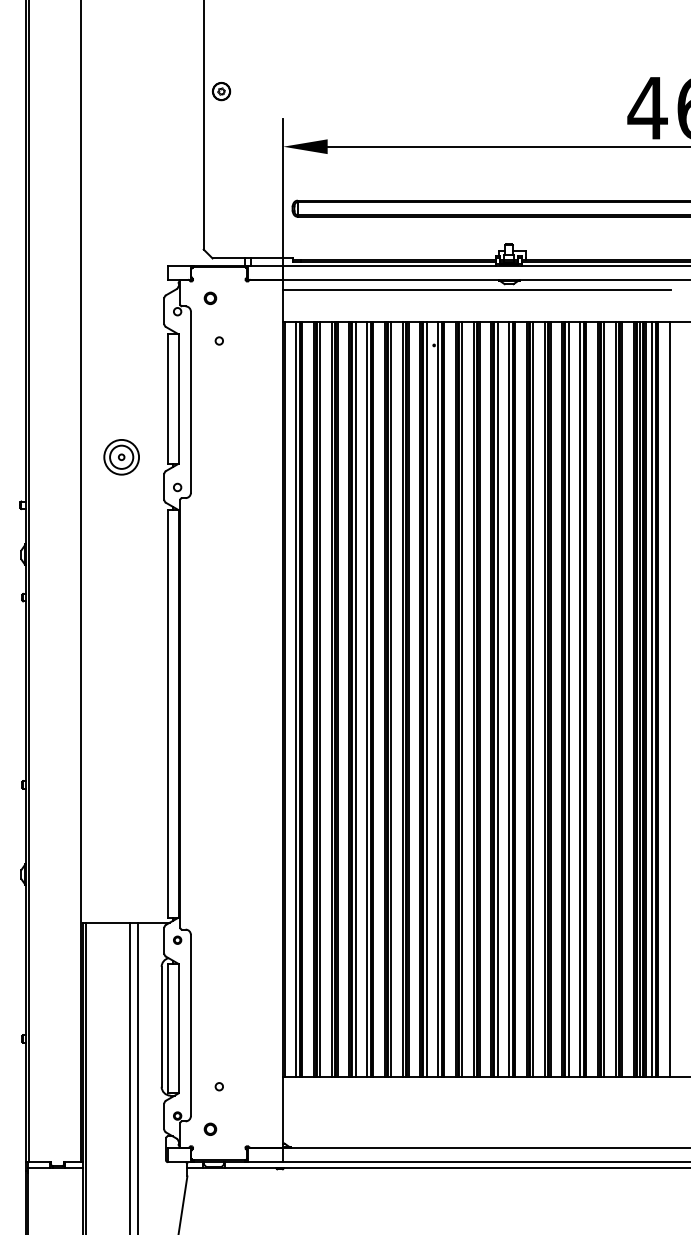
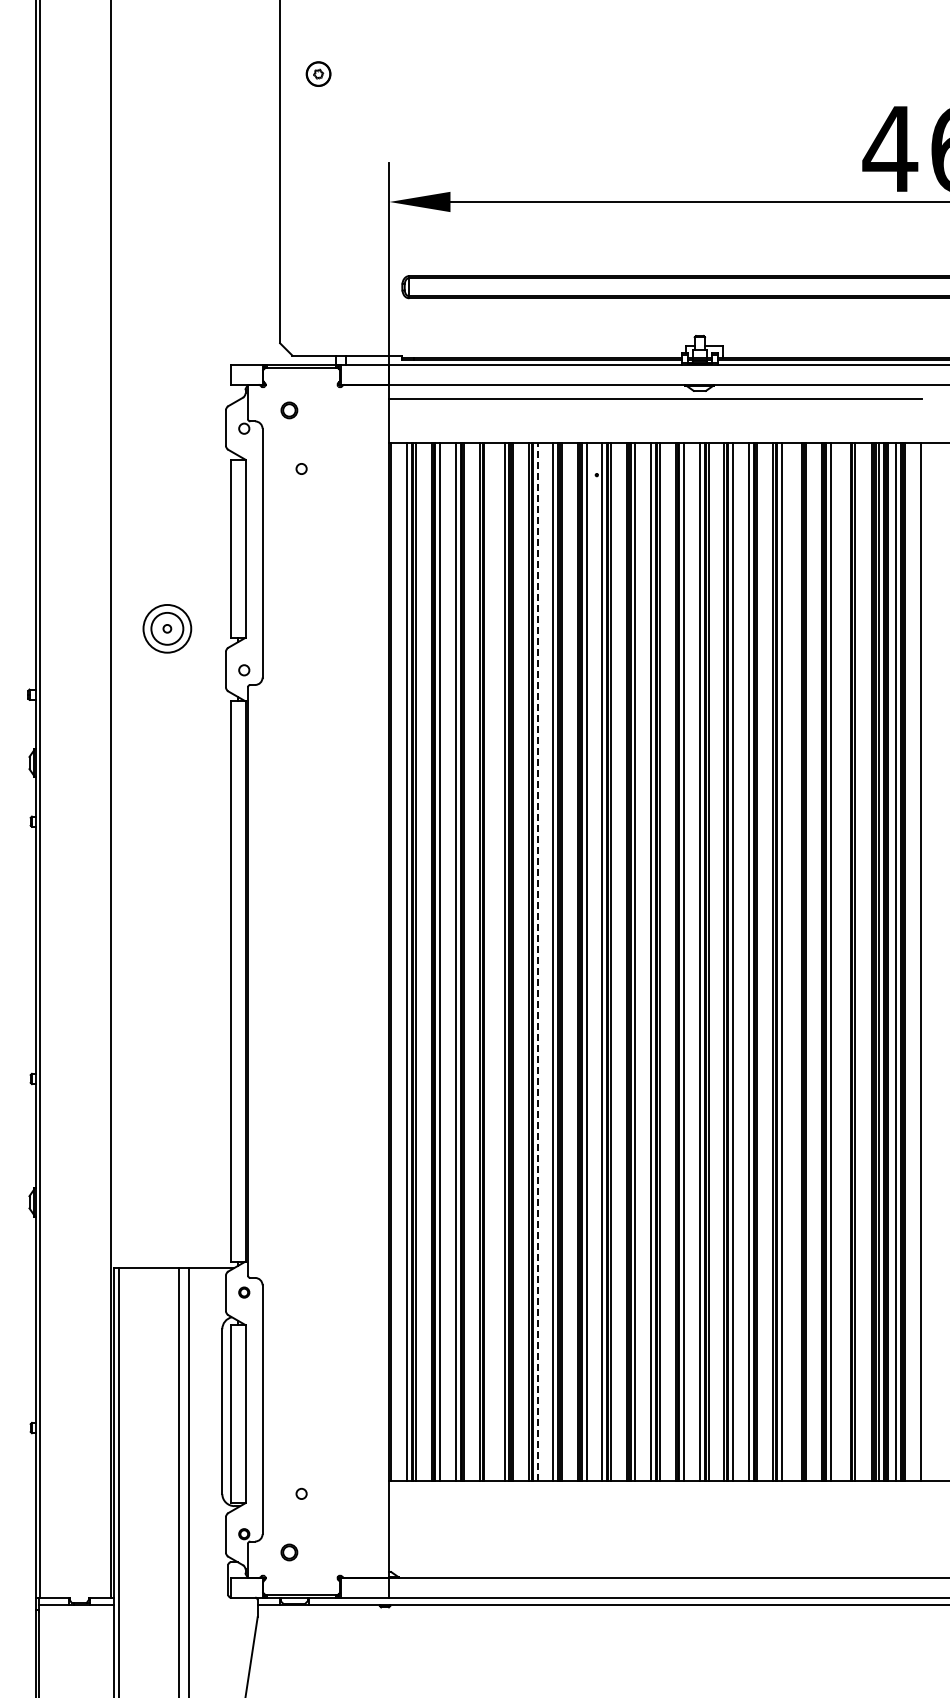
part: (221, 91) -> (318, 73), moved
line: (356, 699) -> (489, 961), removed
line: (390, 699) -> (537, 961), solid -> dashed
line: (580, 699) -> (797, 961), removed
line: (615, 699) -> (846, 961), removed

